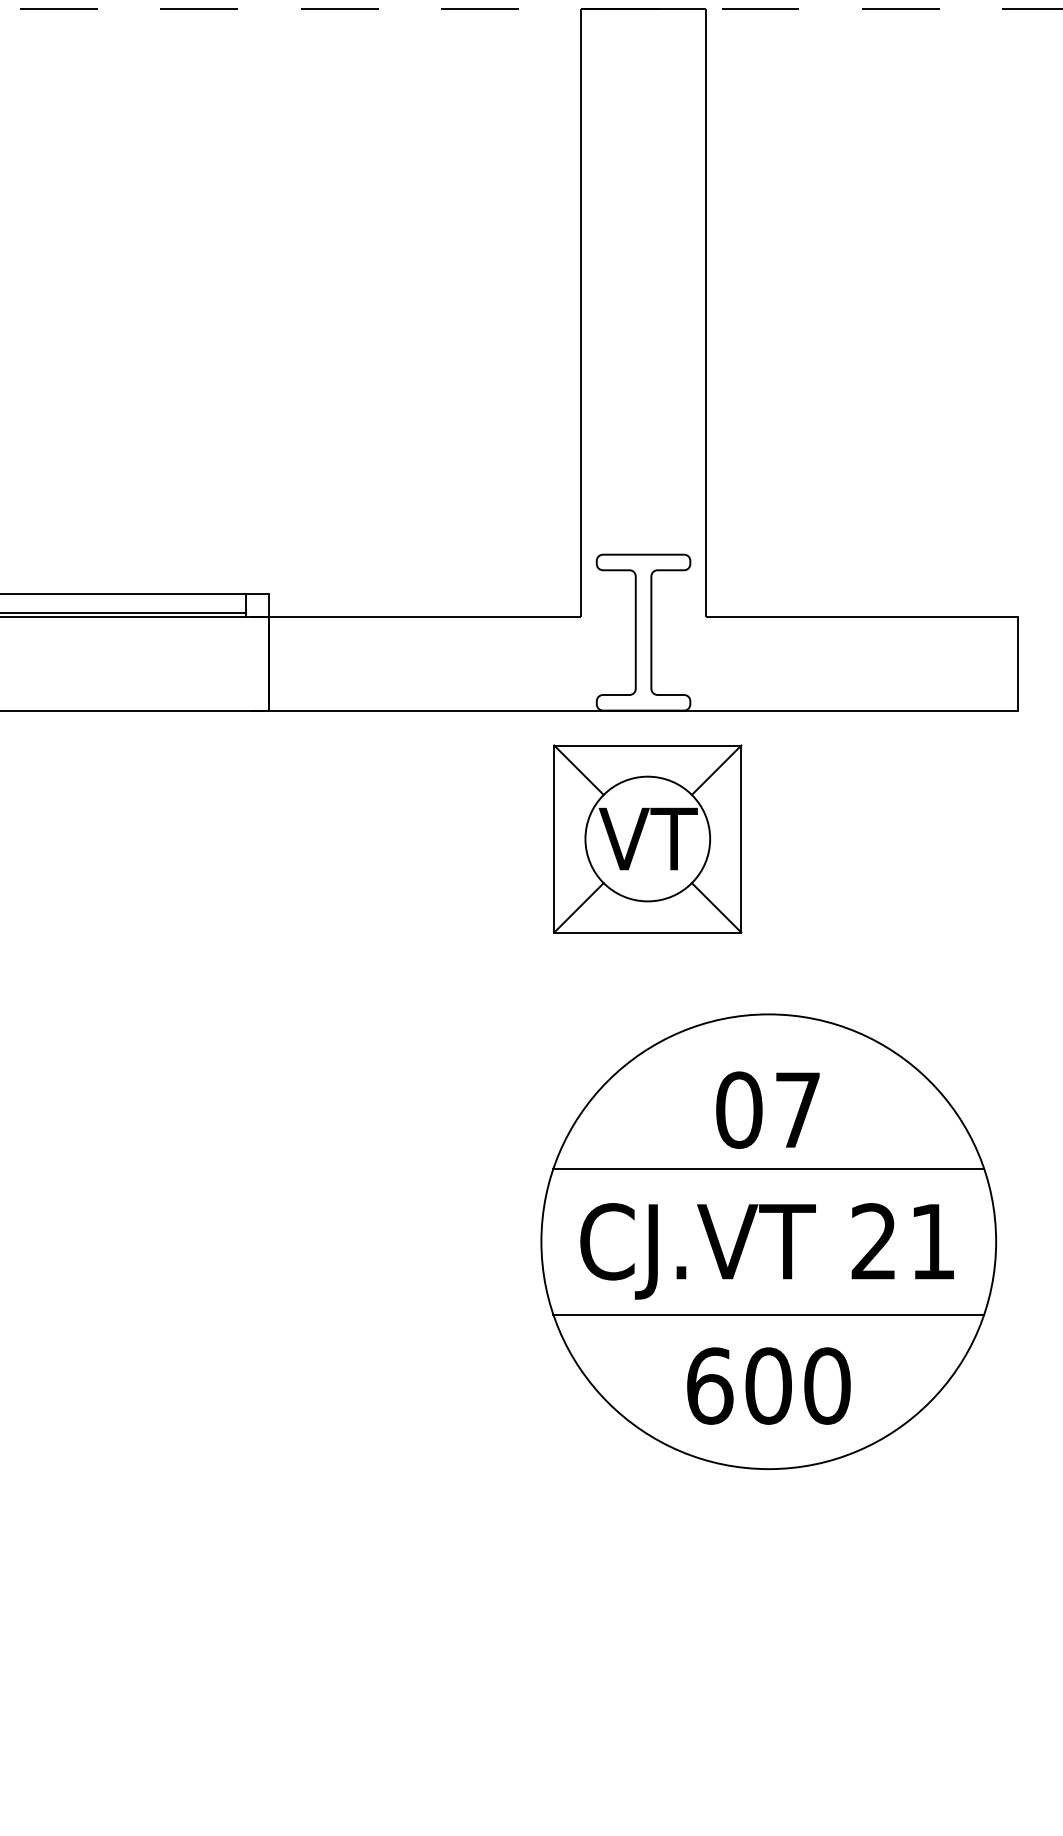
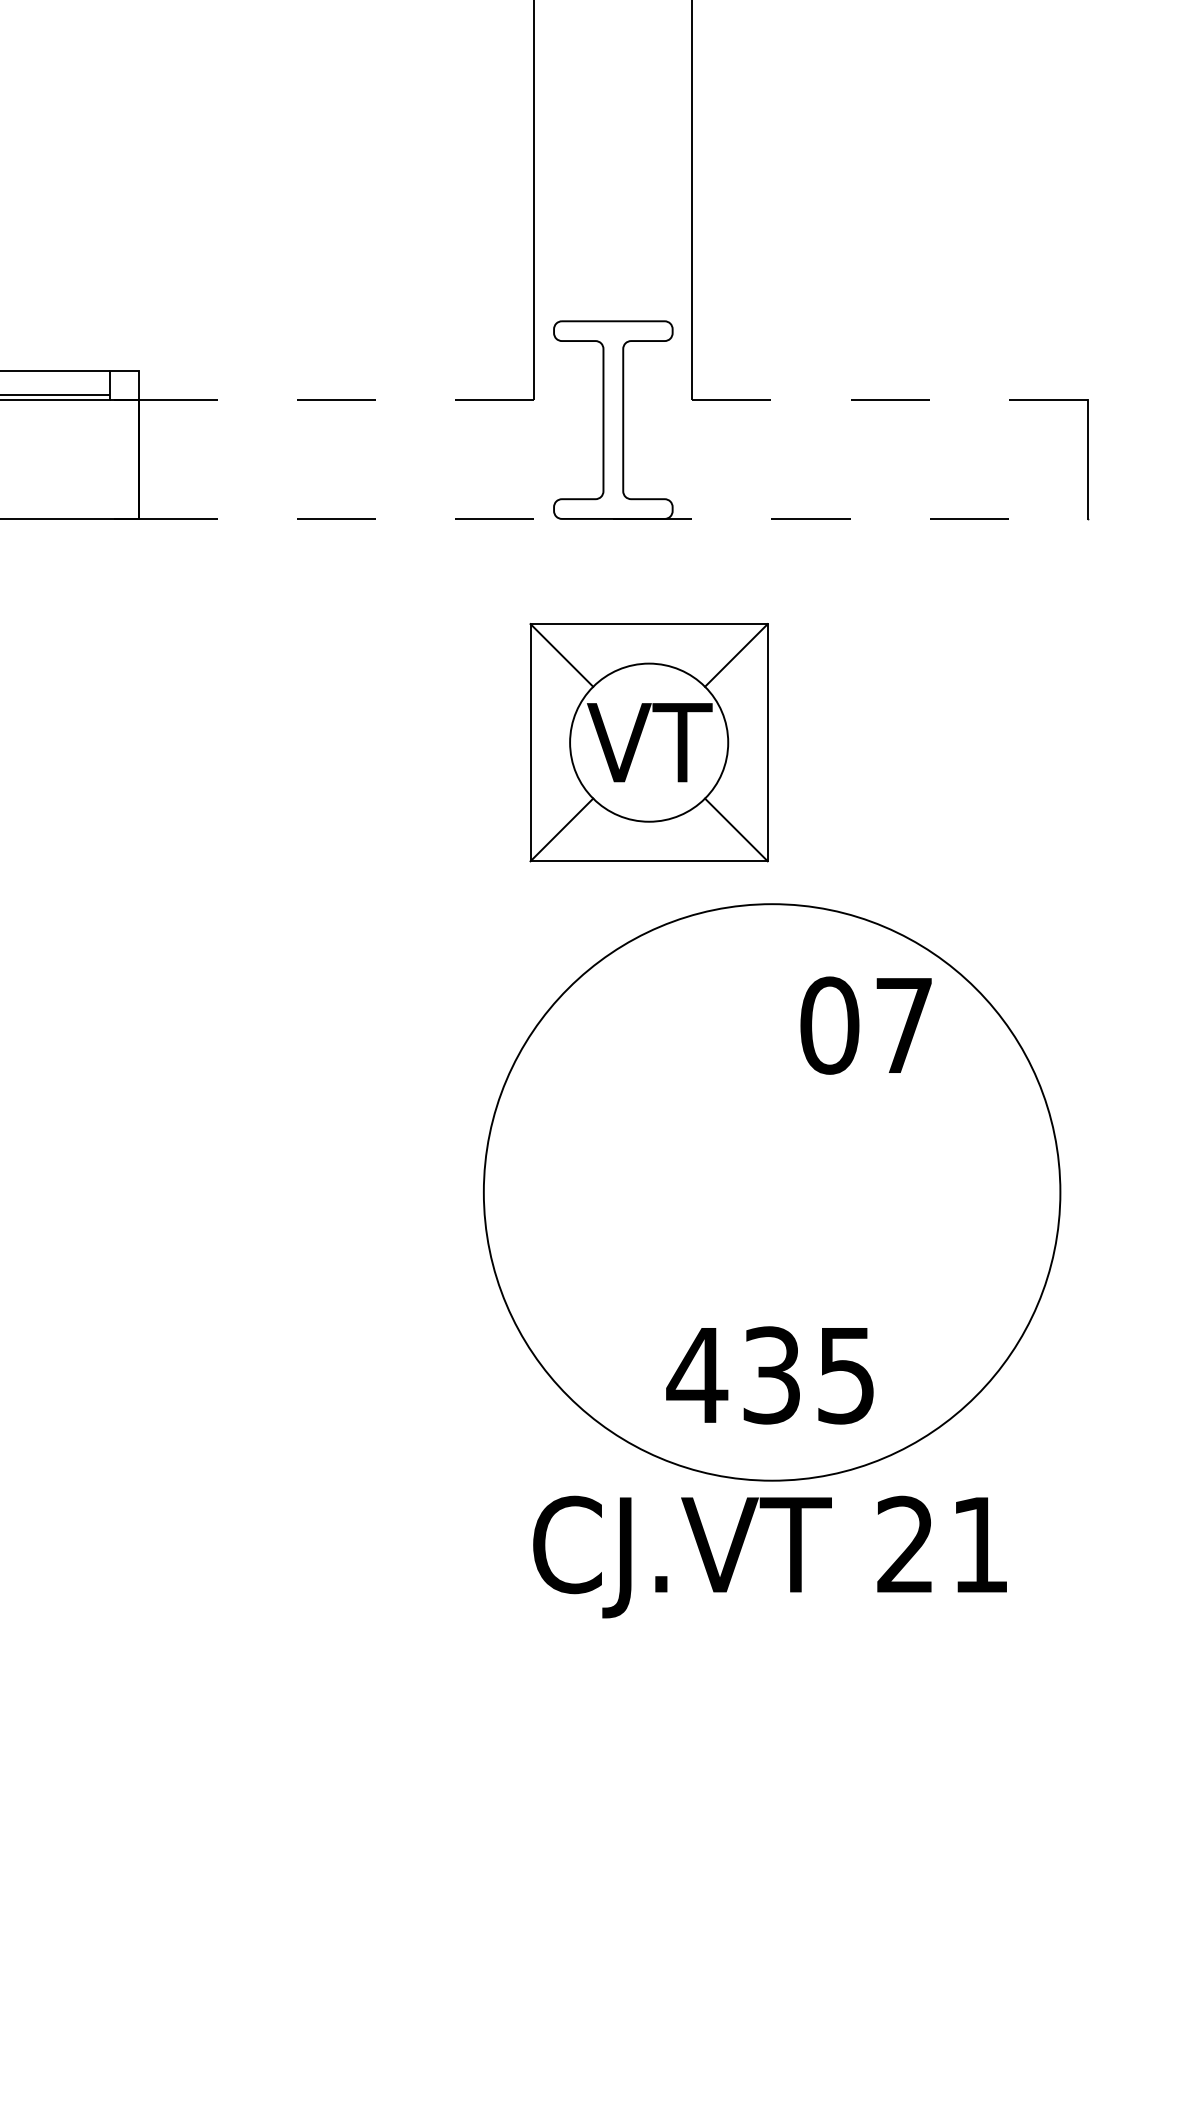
line: (425, 617) -> (336, 400), solid -> dashed
line: (861, 617) -> (889, 400), solid -> dashed
line: (644, 710) -> (614, 518), solid -> dashed
part: (647, 838) -> (648, 741), moved
text: (767, 1109) -> (865, 1024), moved
line: (768, 1168) -> (771, 1099), removed
text: (766, 1251) -> (769, 1557), moved
line: (768, 1314) -> (771, 1284), removed
text: (767, 1385) -> (770, 1374), 600 -> 435

